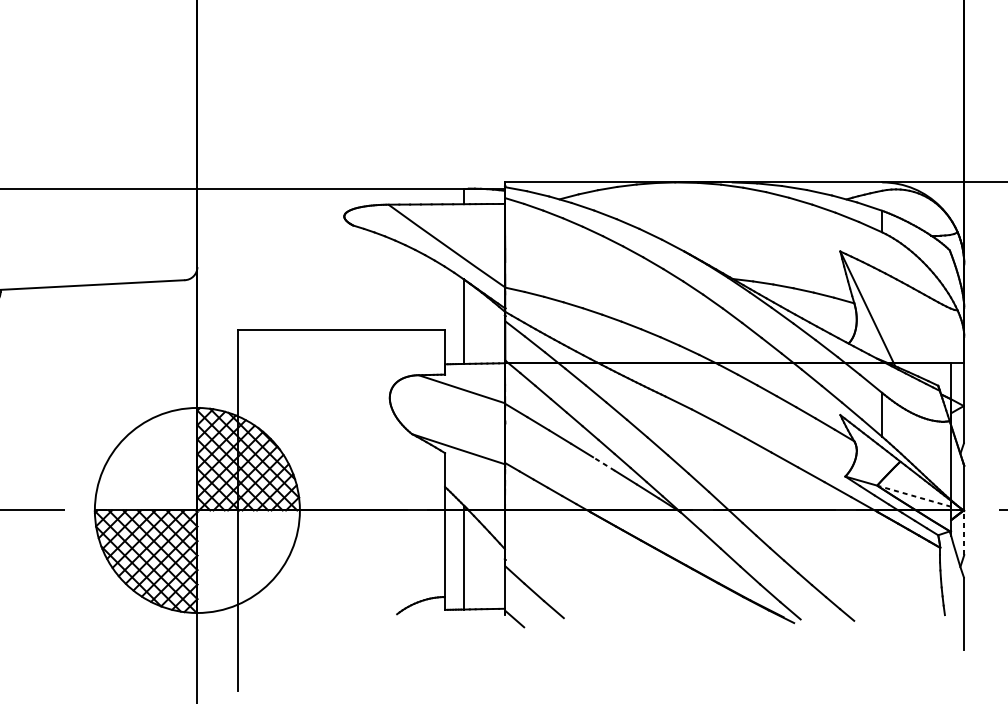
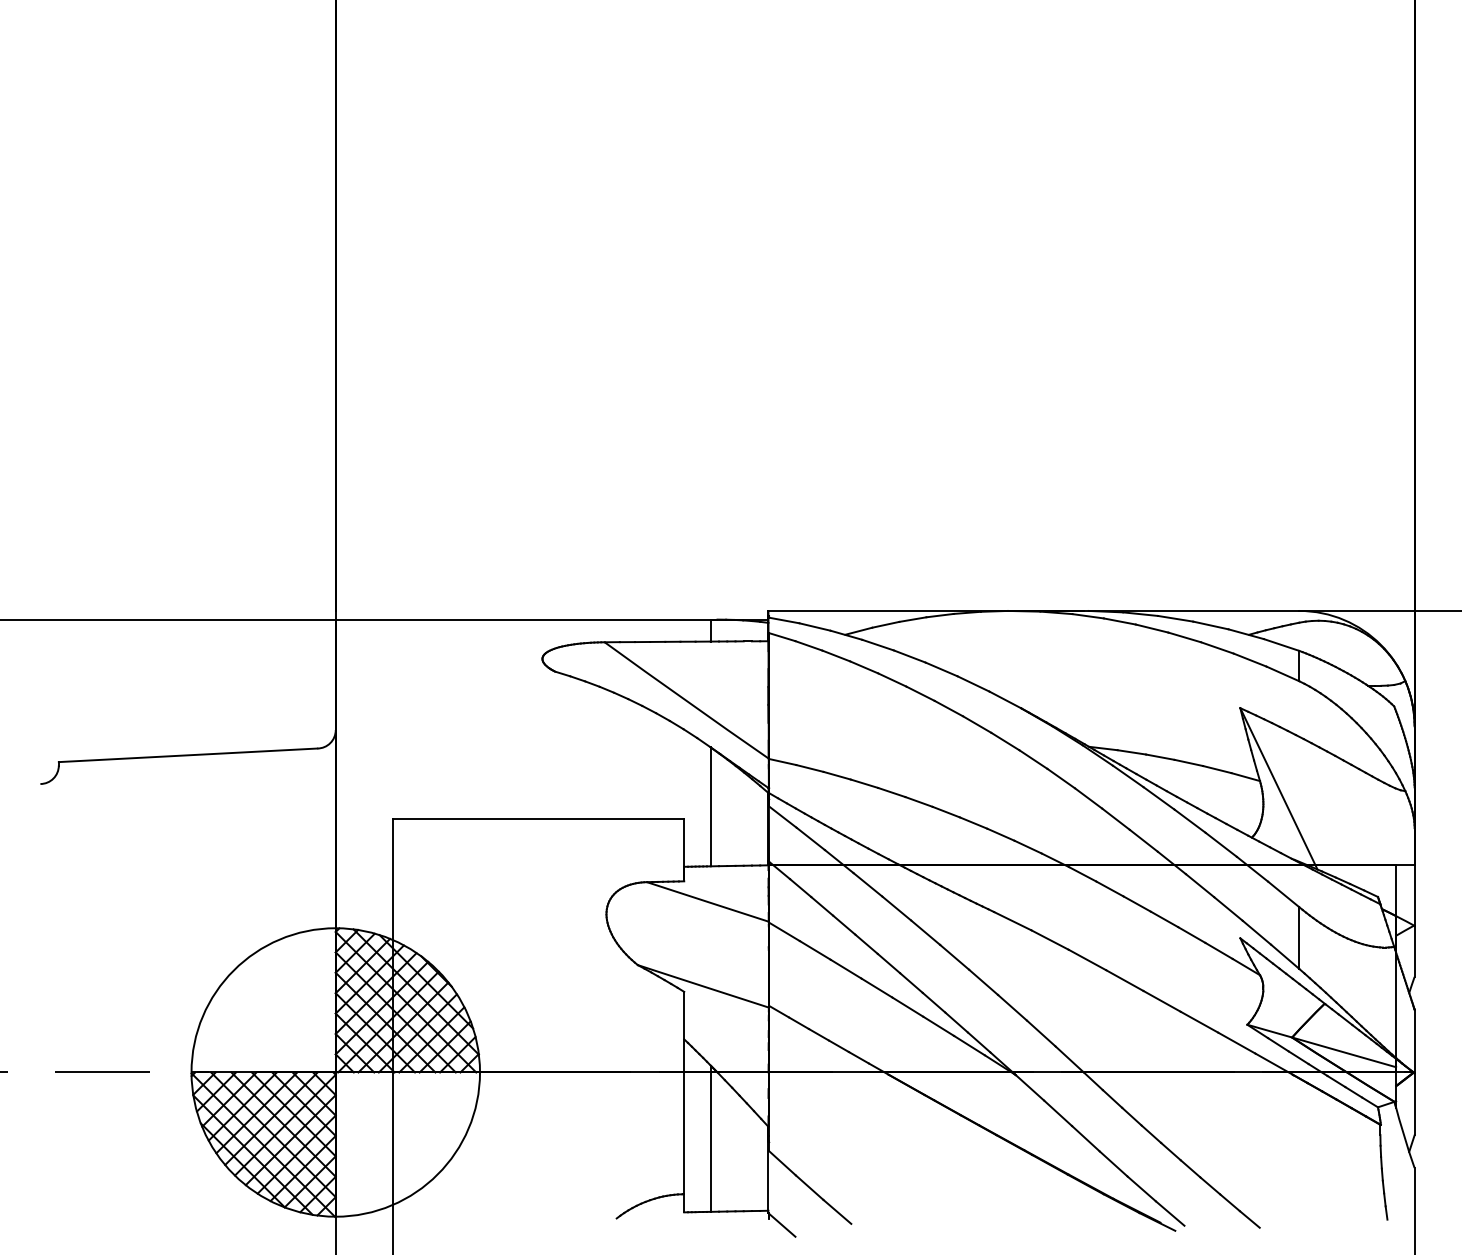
line: (603, 463) -> (907, 1006), dashed -> solid
line: (913, 496) -> (1343, 1052), dashed -> solid
line: (964, 532) -> (1414, 1103), dashed -> solid

